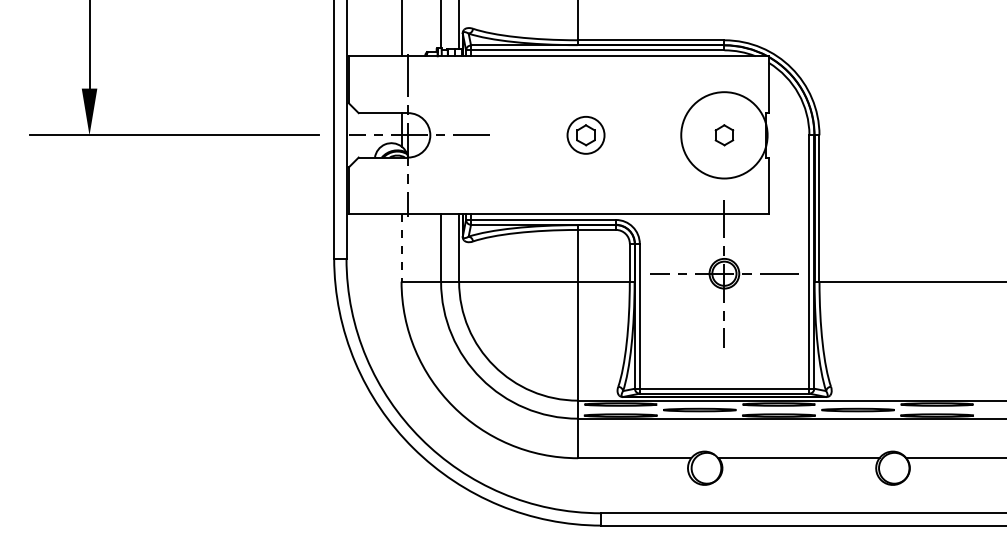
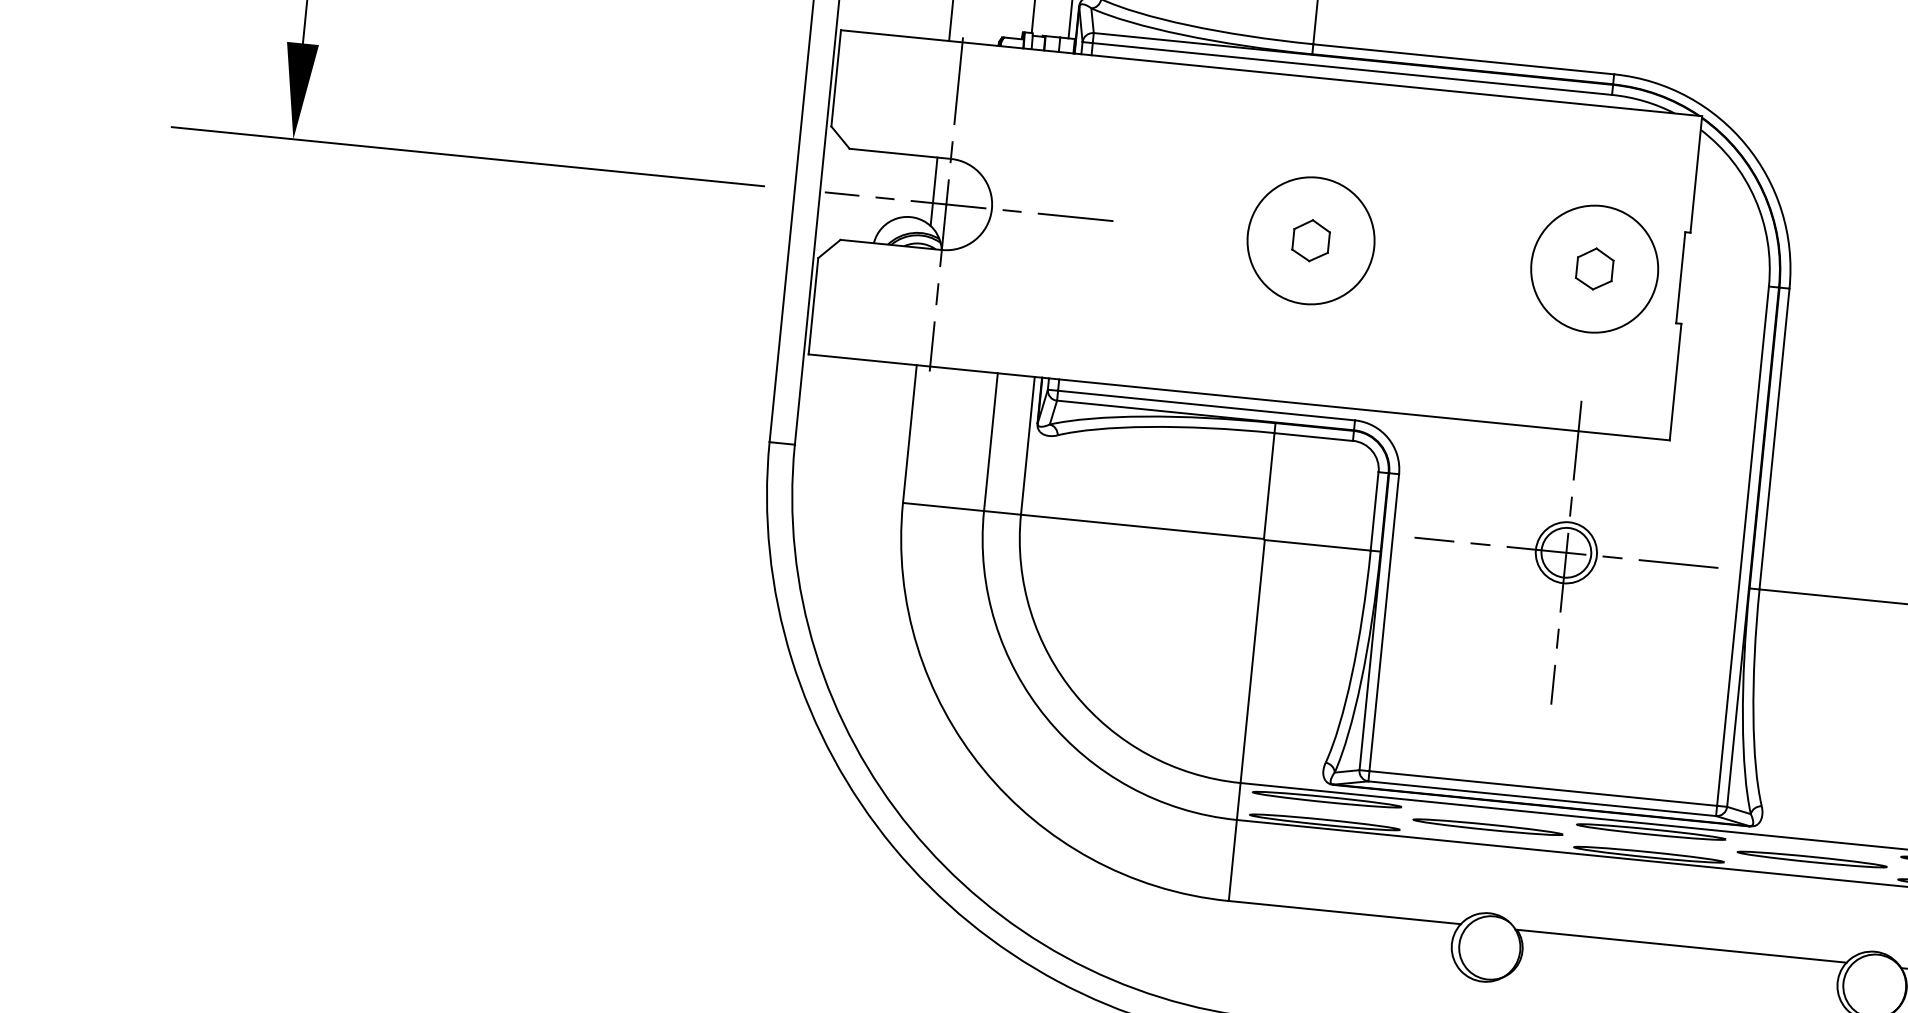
circle: (585, 135) -> (1309, 241), size x1.67
circle: (724, 135) -> (1594, 269), size x0.71
line: (401, 248) -> (909, 435), dashed -> solid

